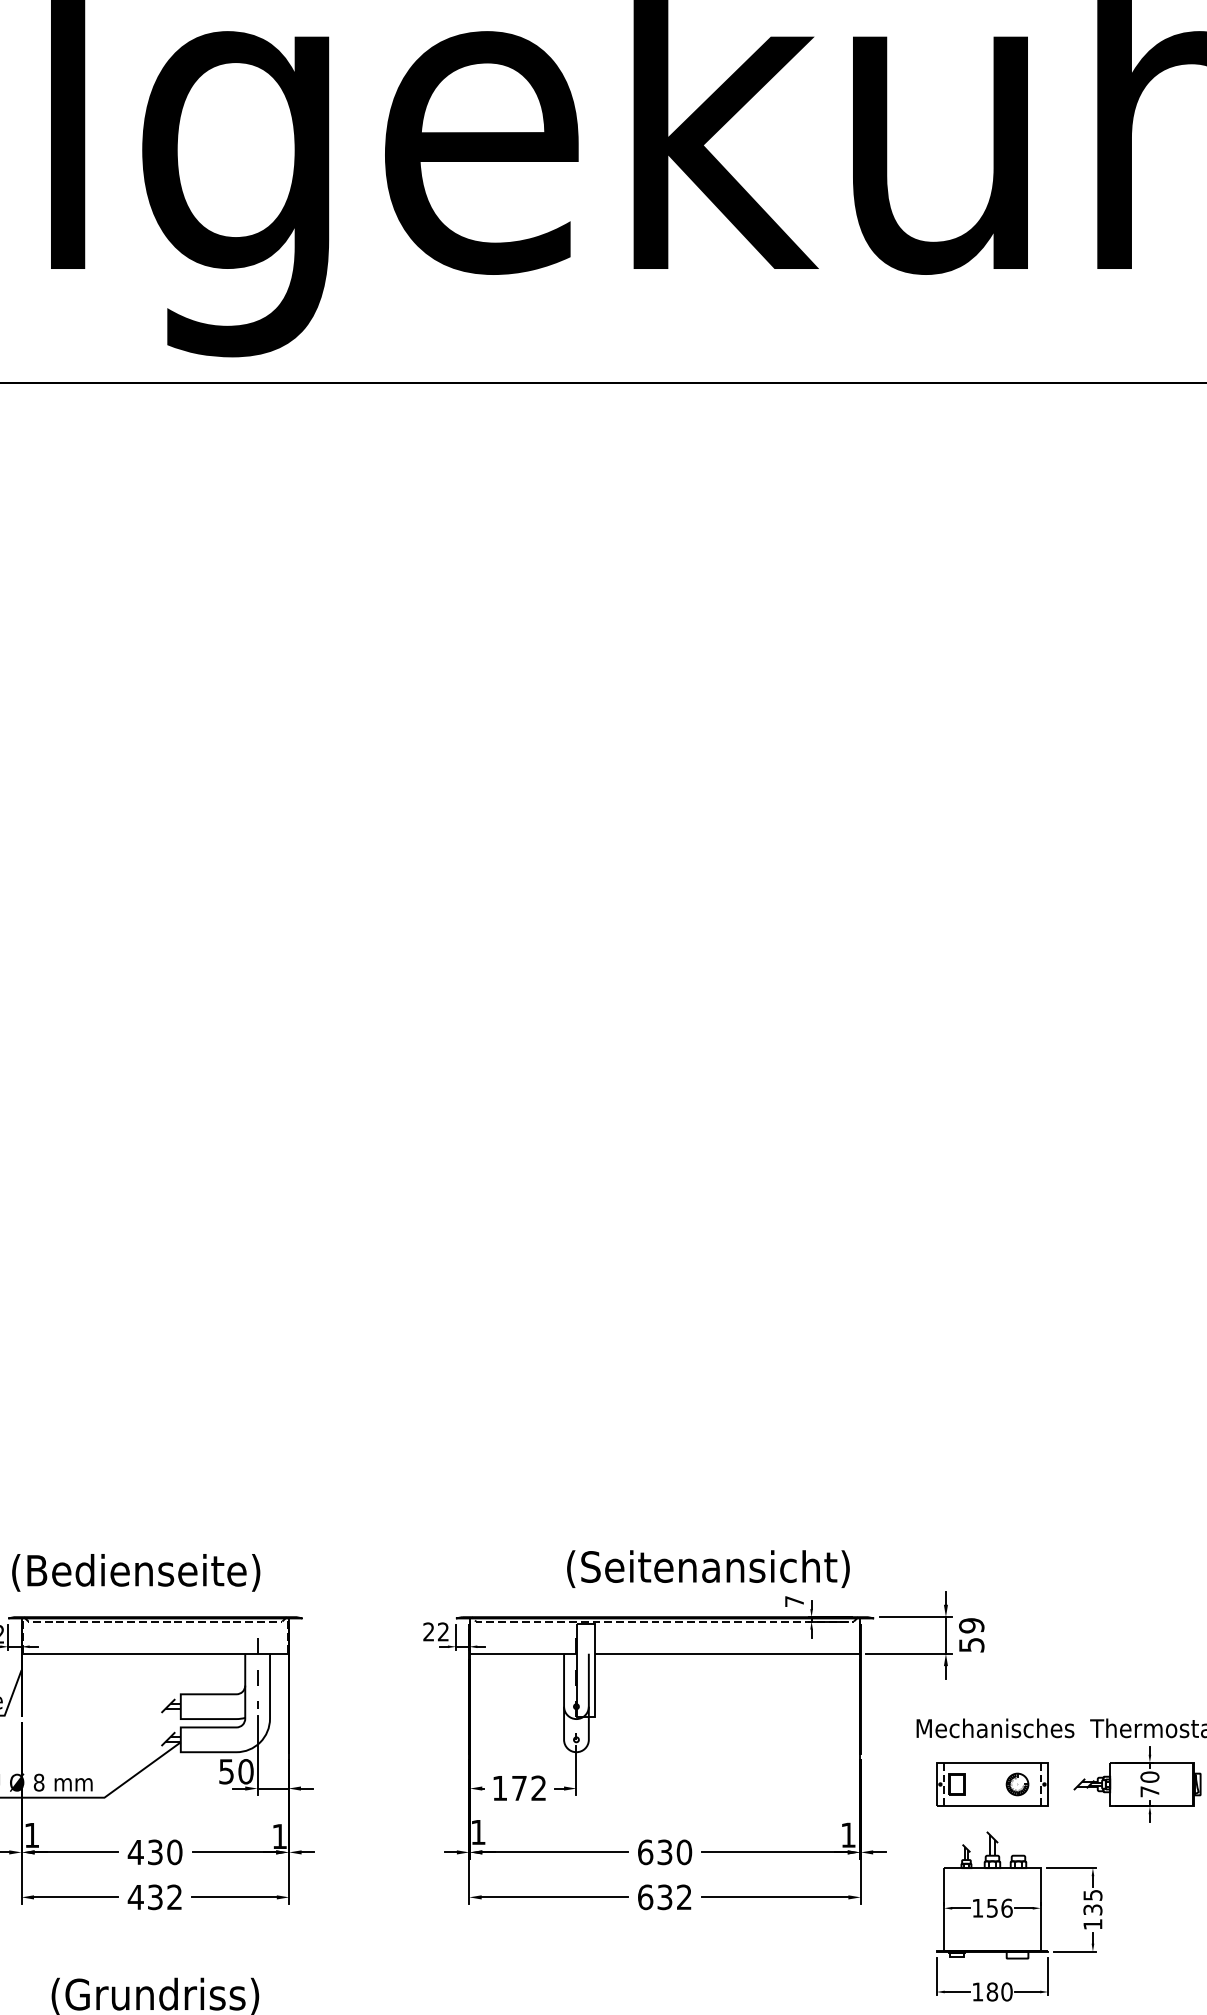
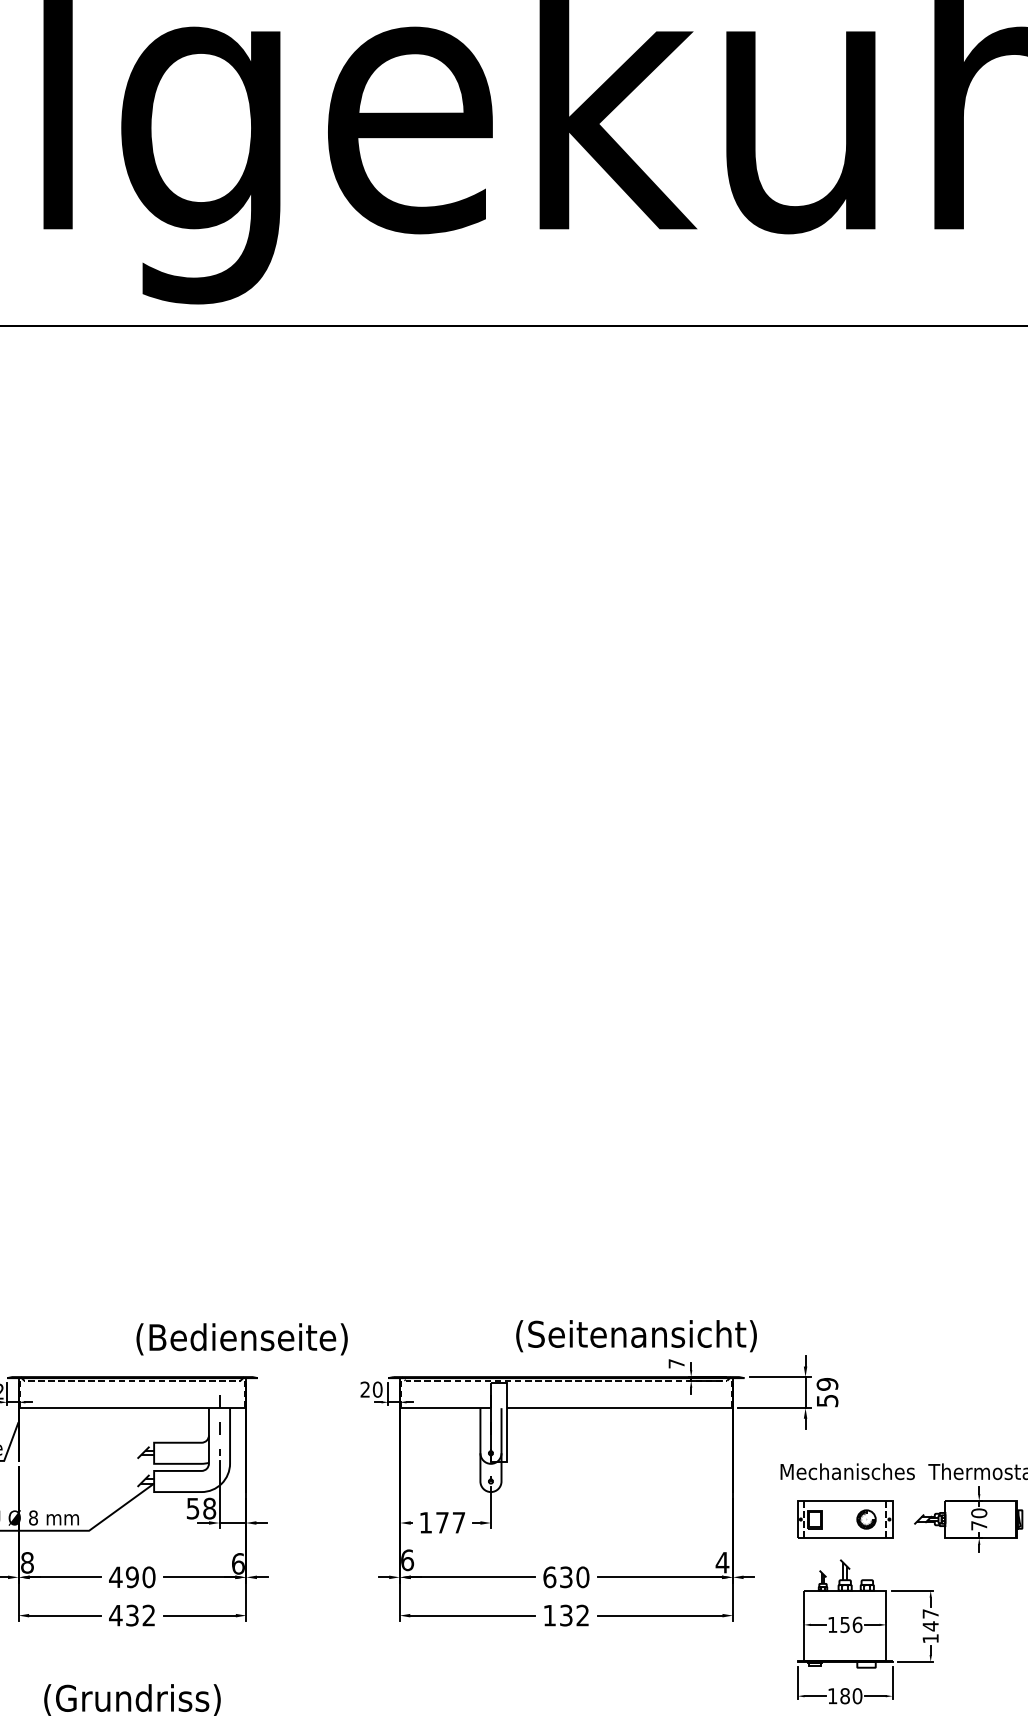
text: (708, 1568) -> (636, 1335), moved
text: (136, 1572) -> (242, 1339), moved
text: (443, 1631) -> (377, 1389), 22 -> 20
text: (245, 1771) -> (209, 1508), 50 -> 58
text: (538, 1787) -> (458, 1522), 172 -> 177
text: (478, 1832) -> (407, 1560), 1 -> 6
text: (848, 1834) -> (722, 1562), 1 -> 4
text: (31, 1835) -> (26, 1562), 1 -> 8
text: (279, 1836) -> (238, 1563), 1 -> 6
text: (154, 1852) -> (131, 1577), 430 -> 490
text: (645, 1897) -> (549, 1615), 632 -> 132
text: (1092, 1903) -> (930, 1620), 135 -> 147

